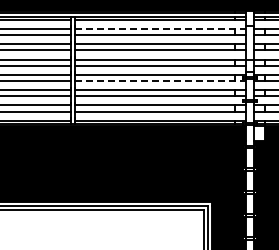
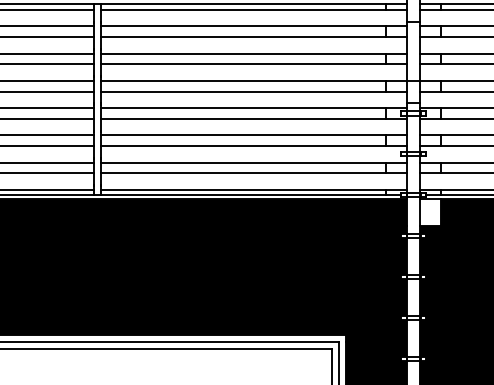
line: (160, 29) -> (253, 27), dashed -> solid
line: (160, 81) -> (253, 119), dashed -> solid

